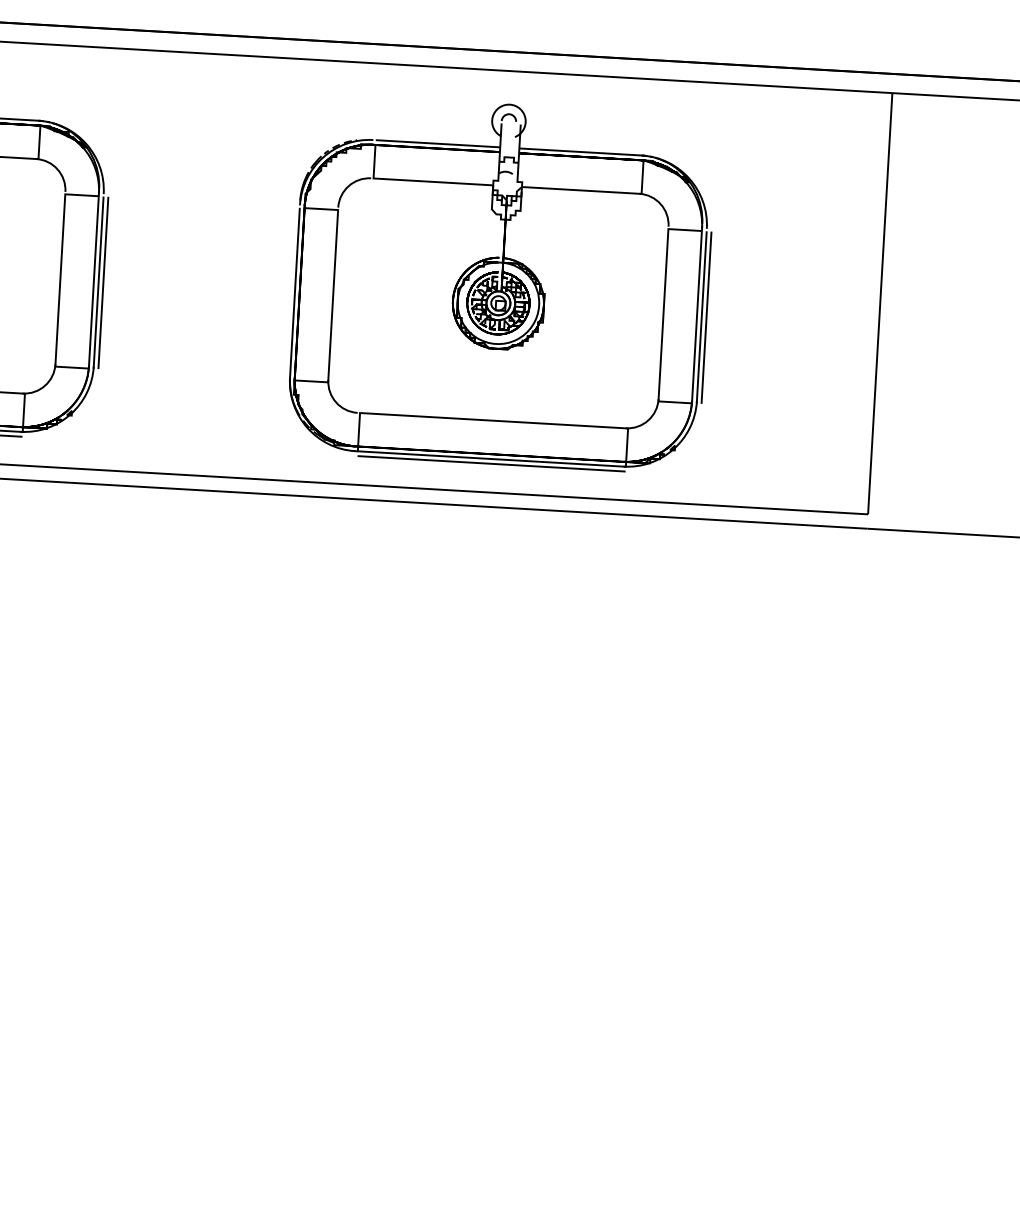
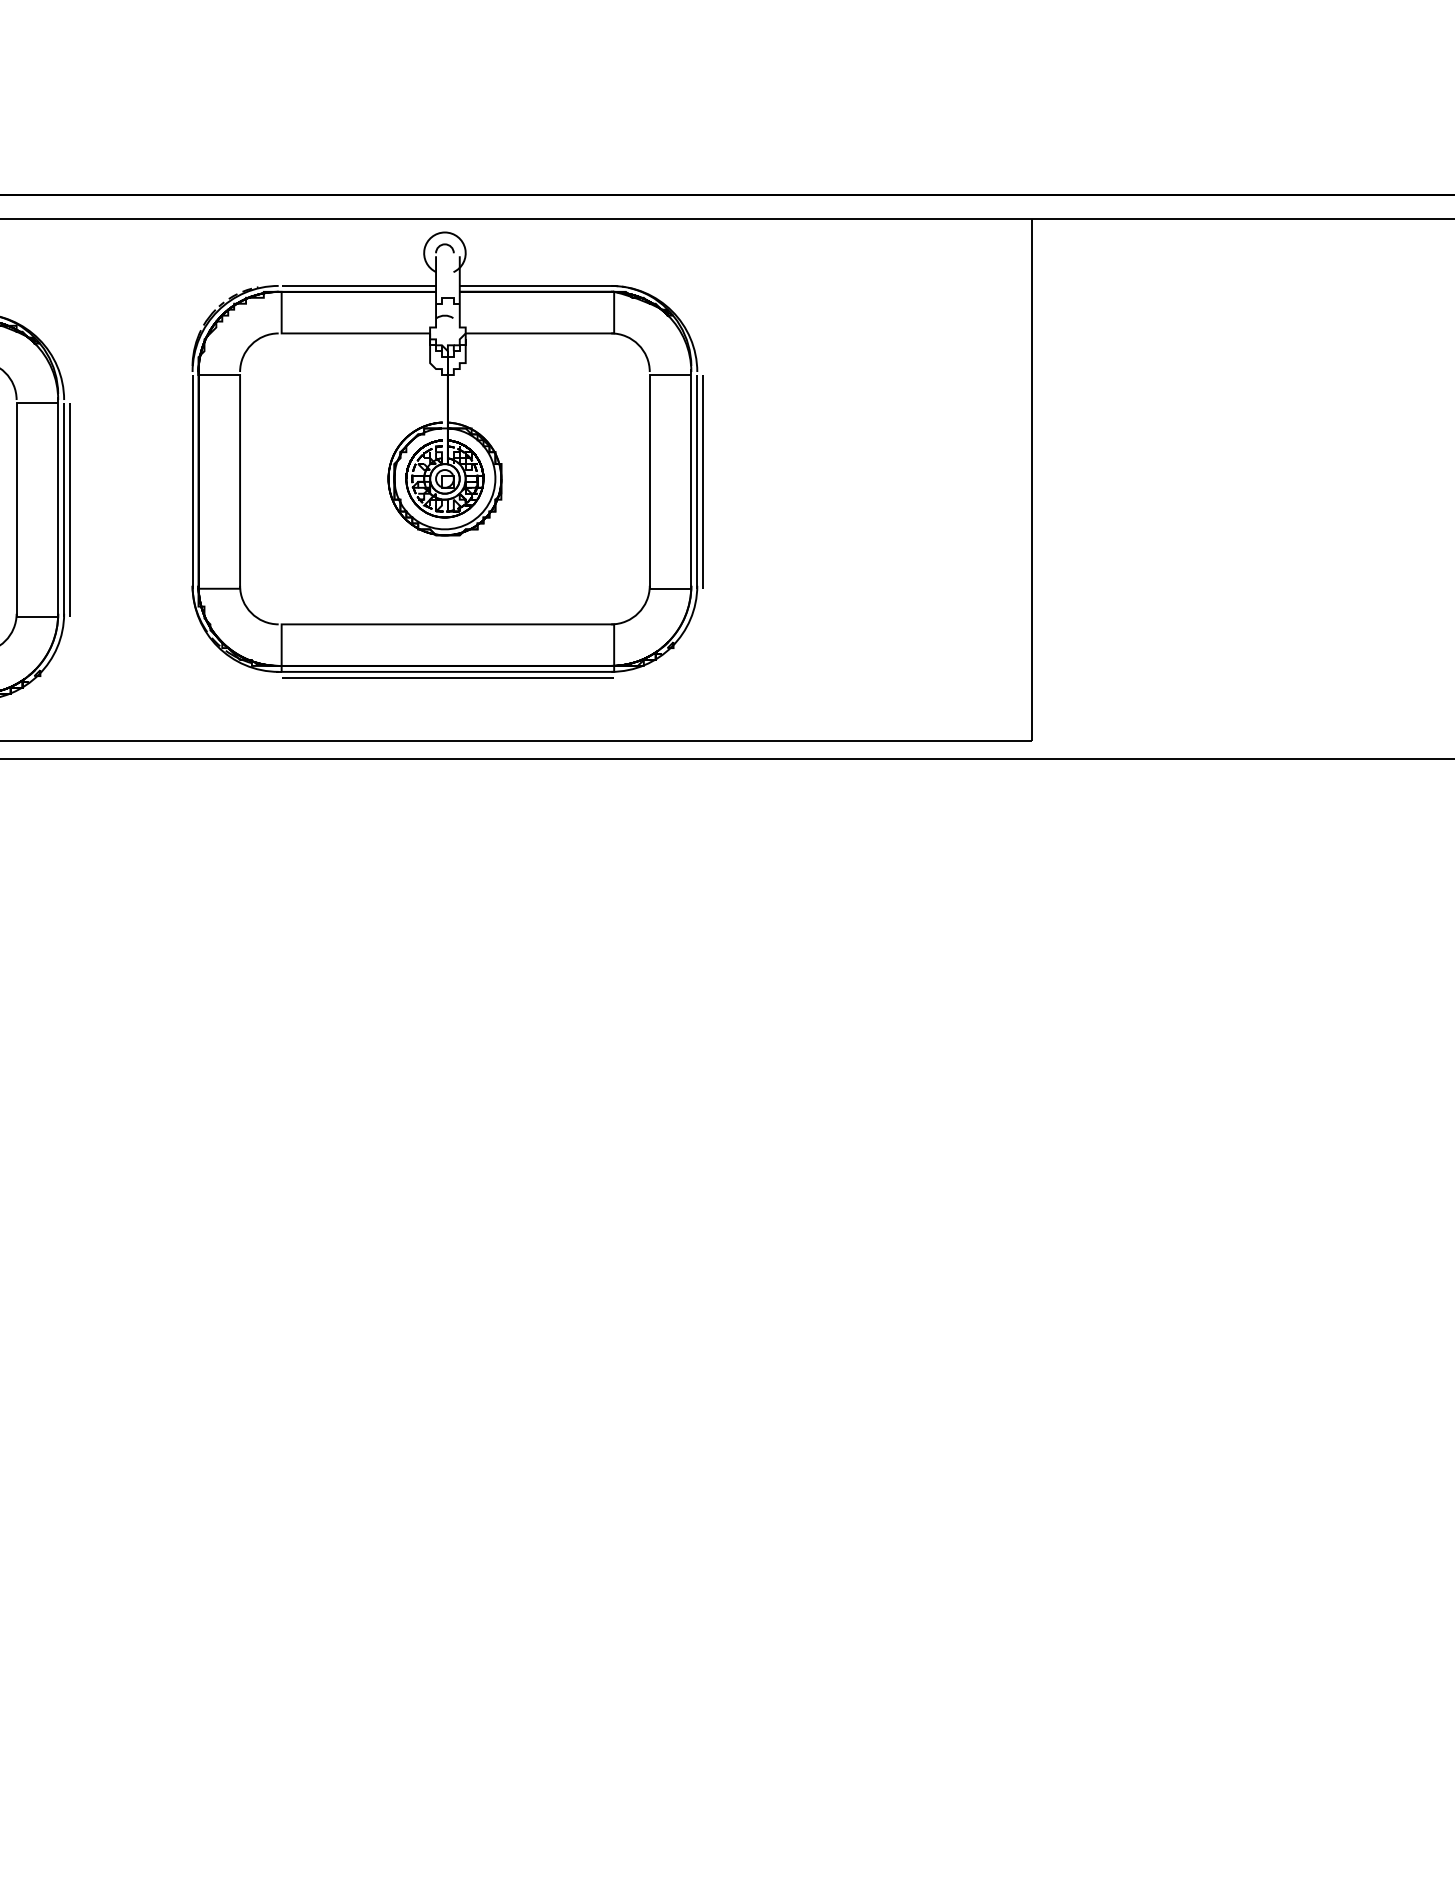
part: (501, 283) -> (447, 454), moved

